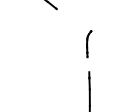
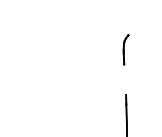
part: (89, 44) -> (126, 50), size x0.7

